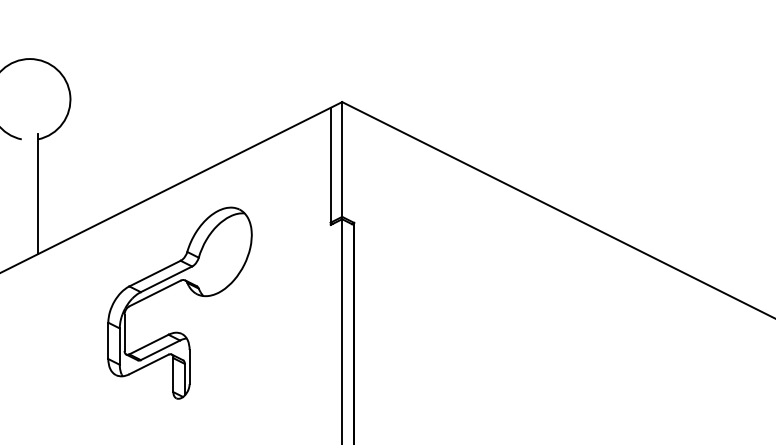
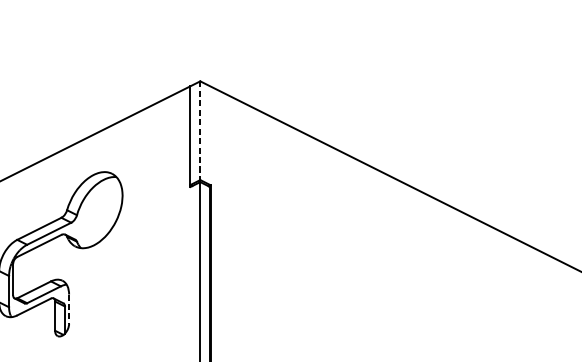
line: (342, 159) -> (200, 130), solid -> dashed
line: (189, 367) -> (68, 309), solid -> dashed

